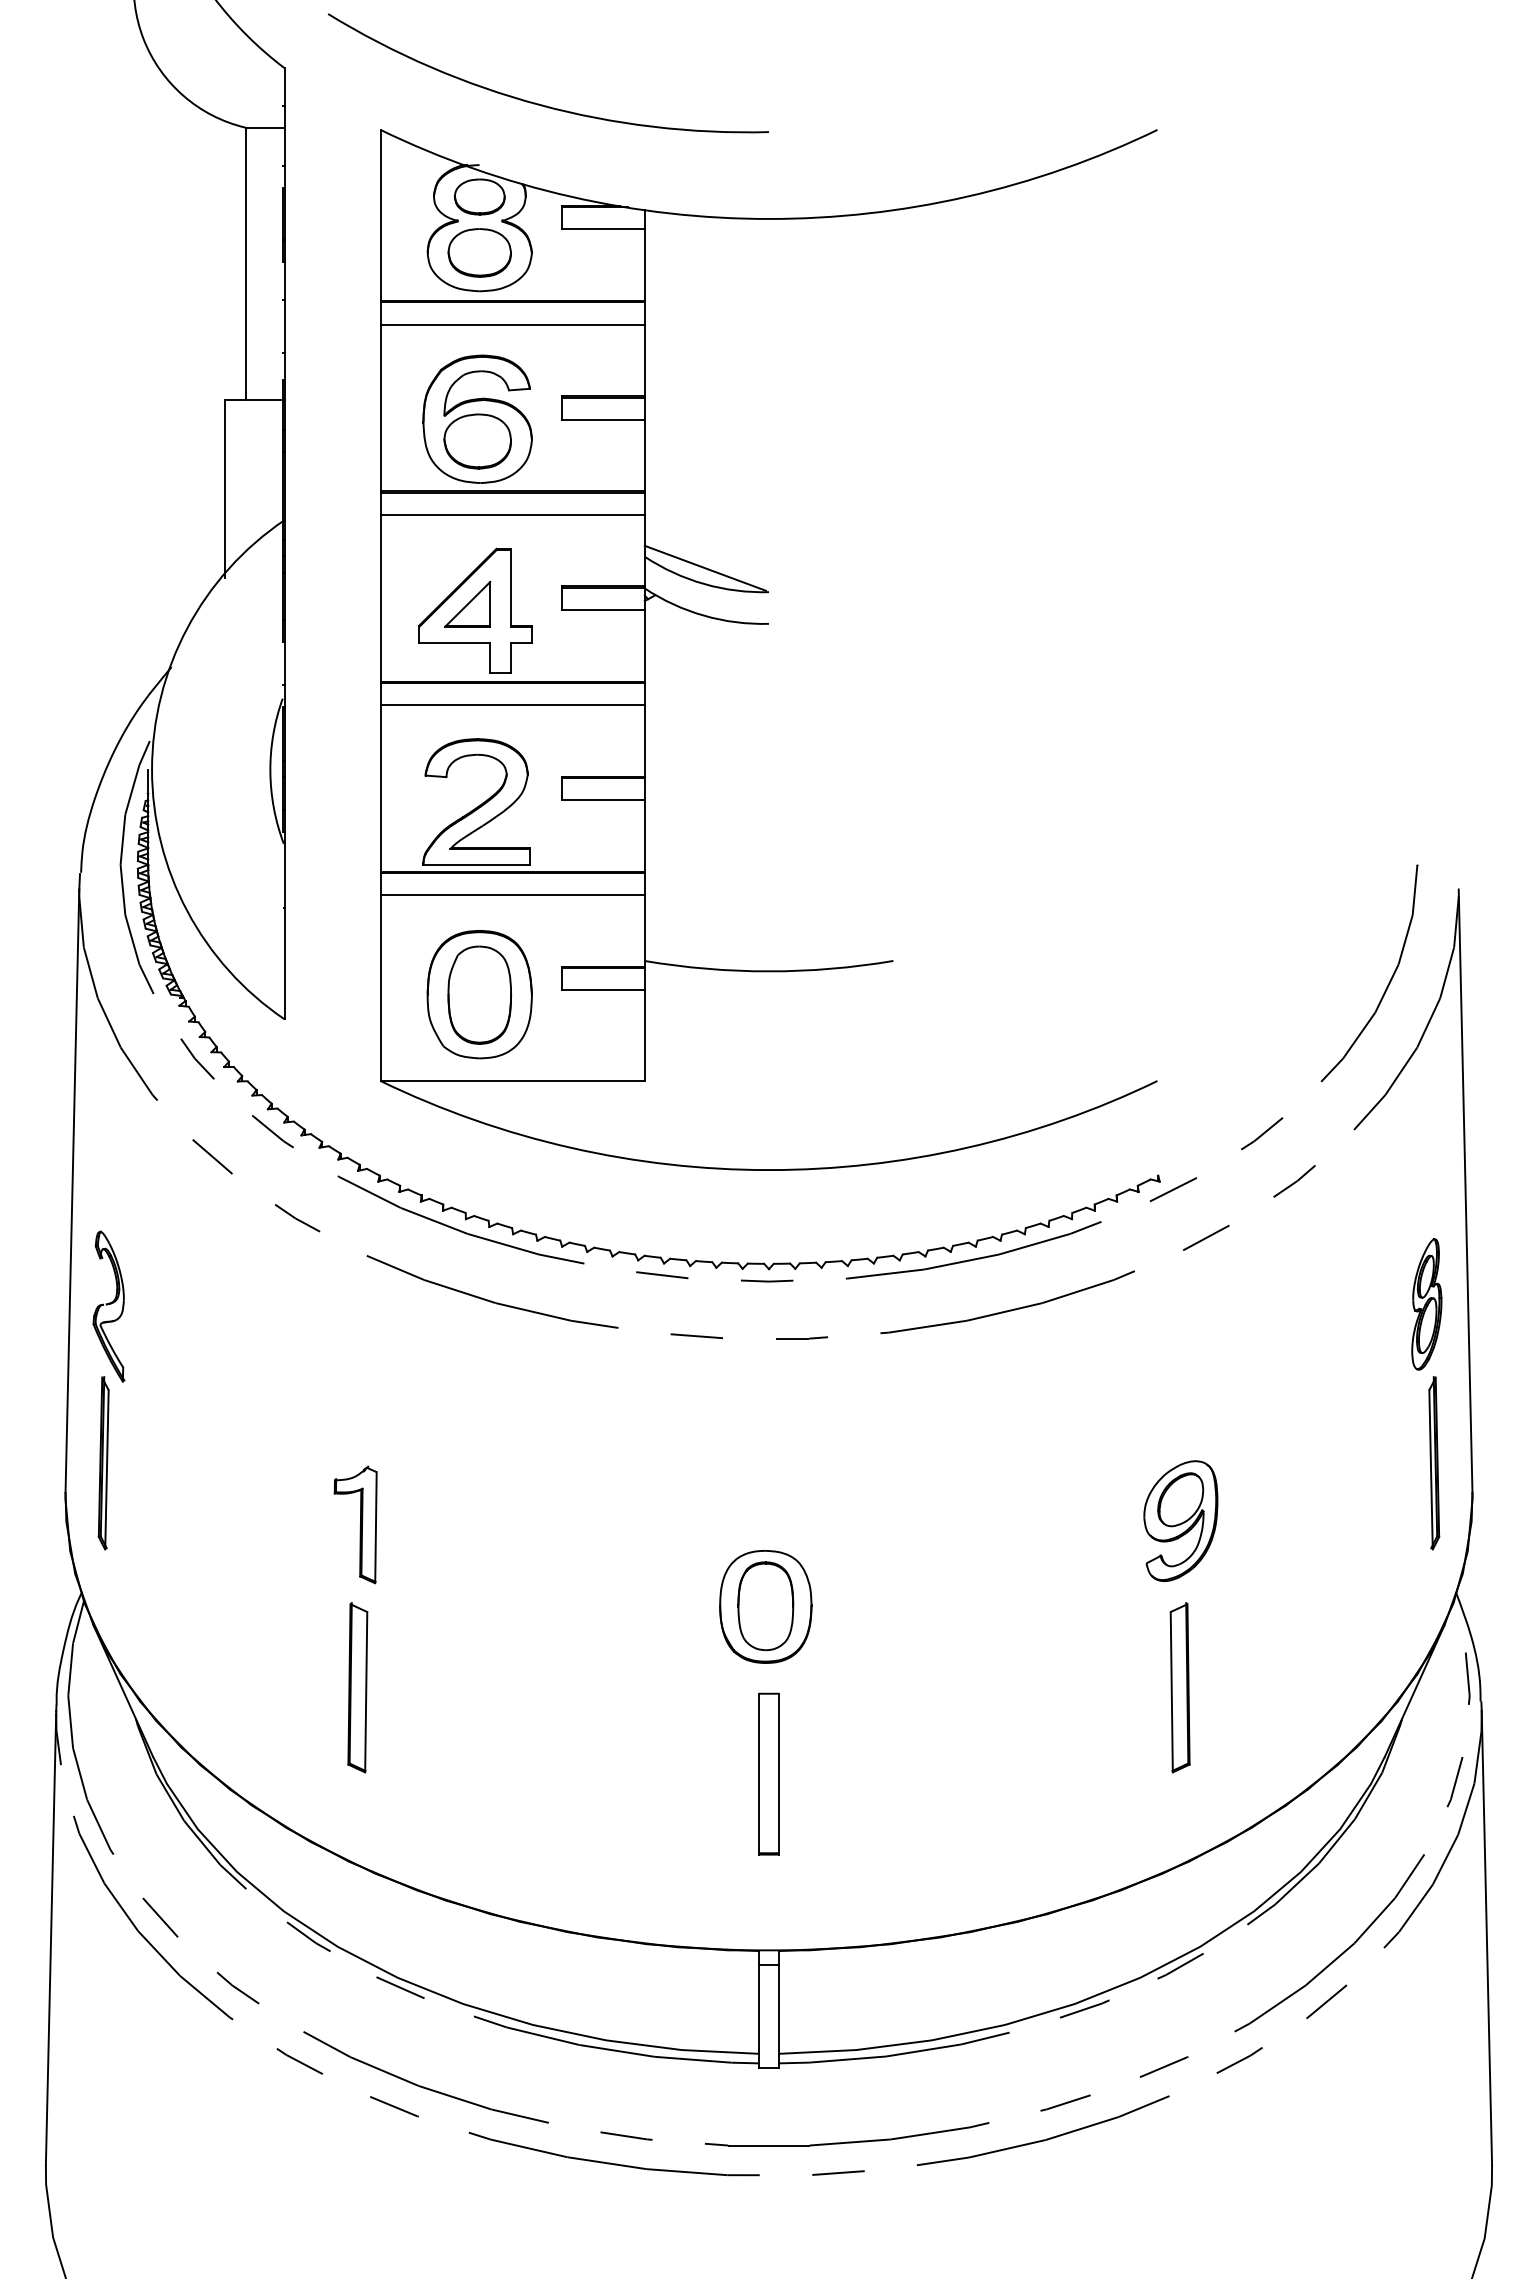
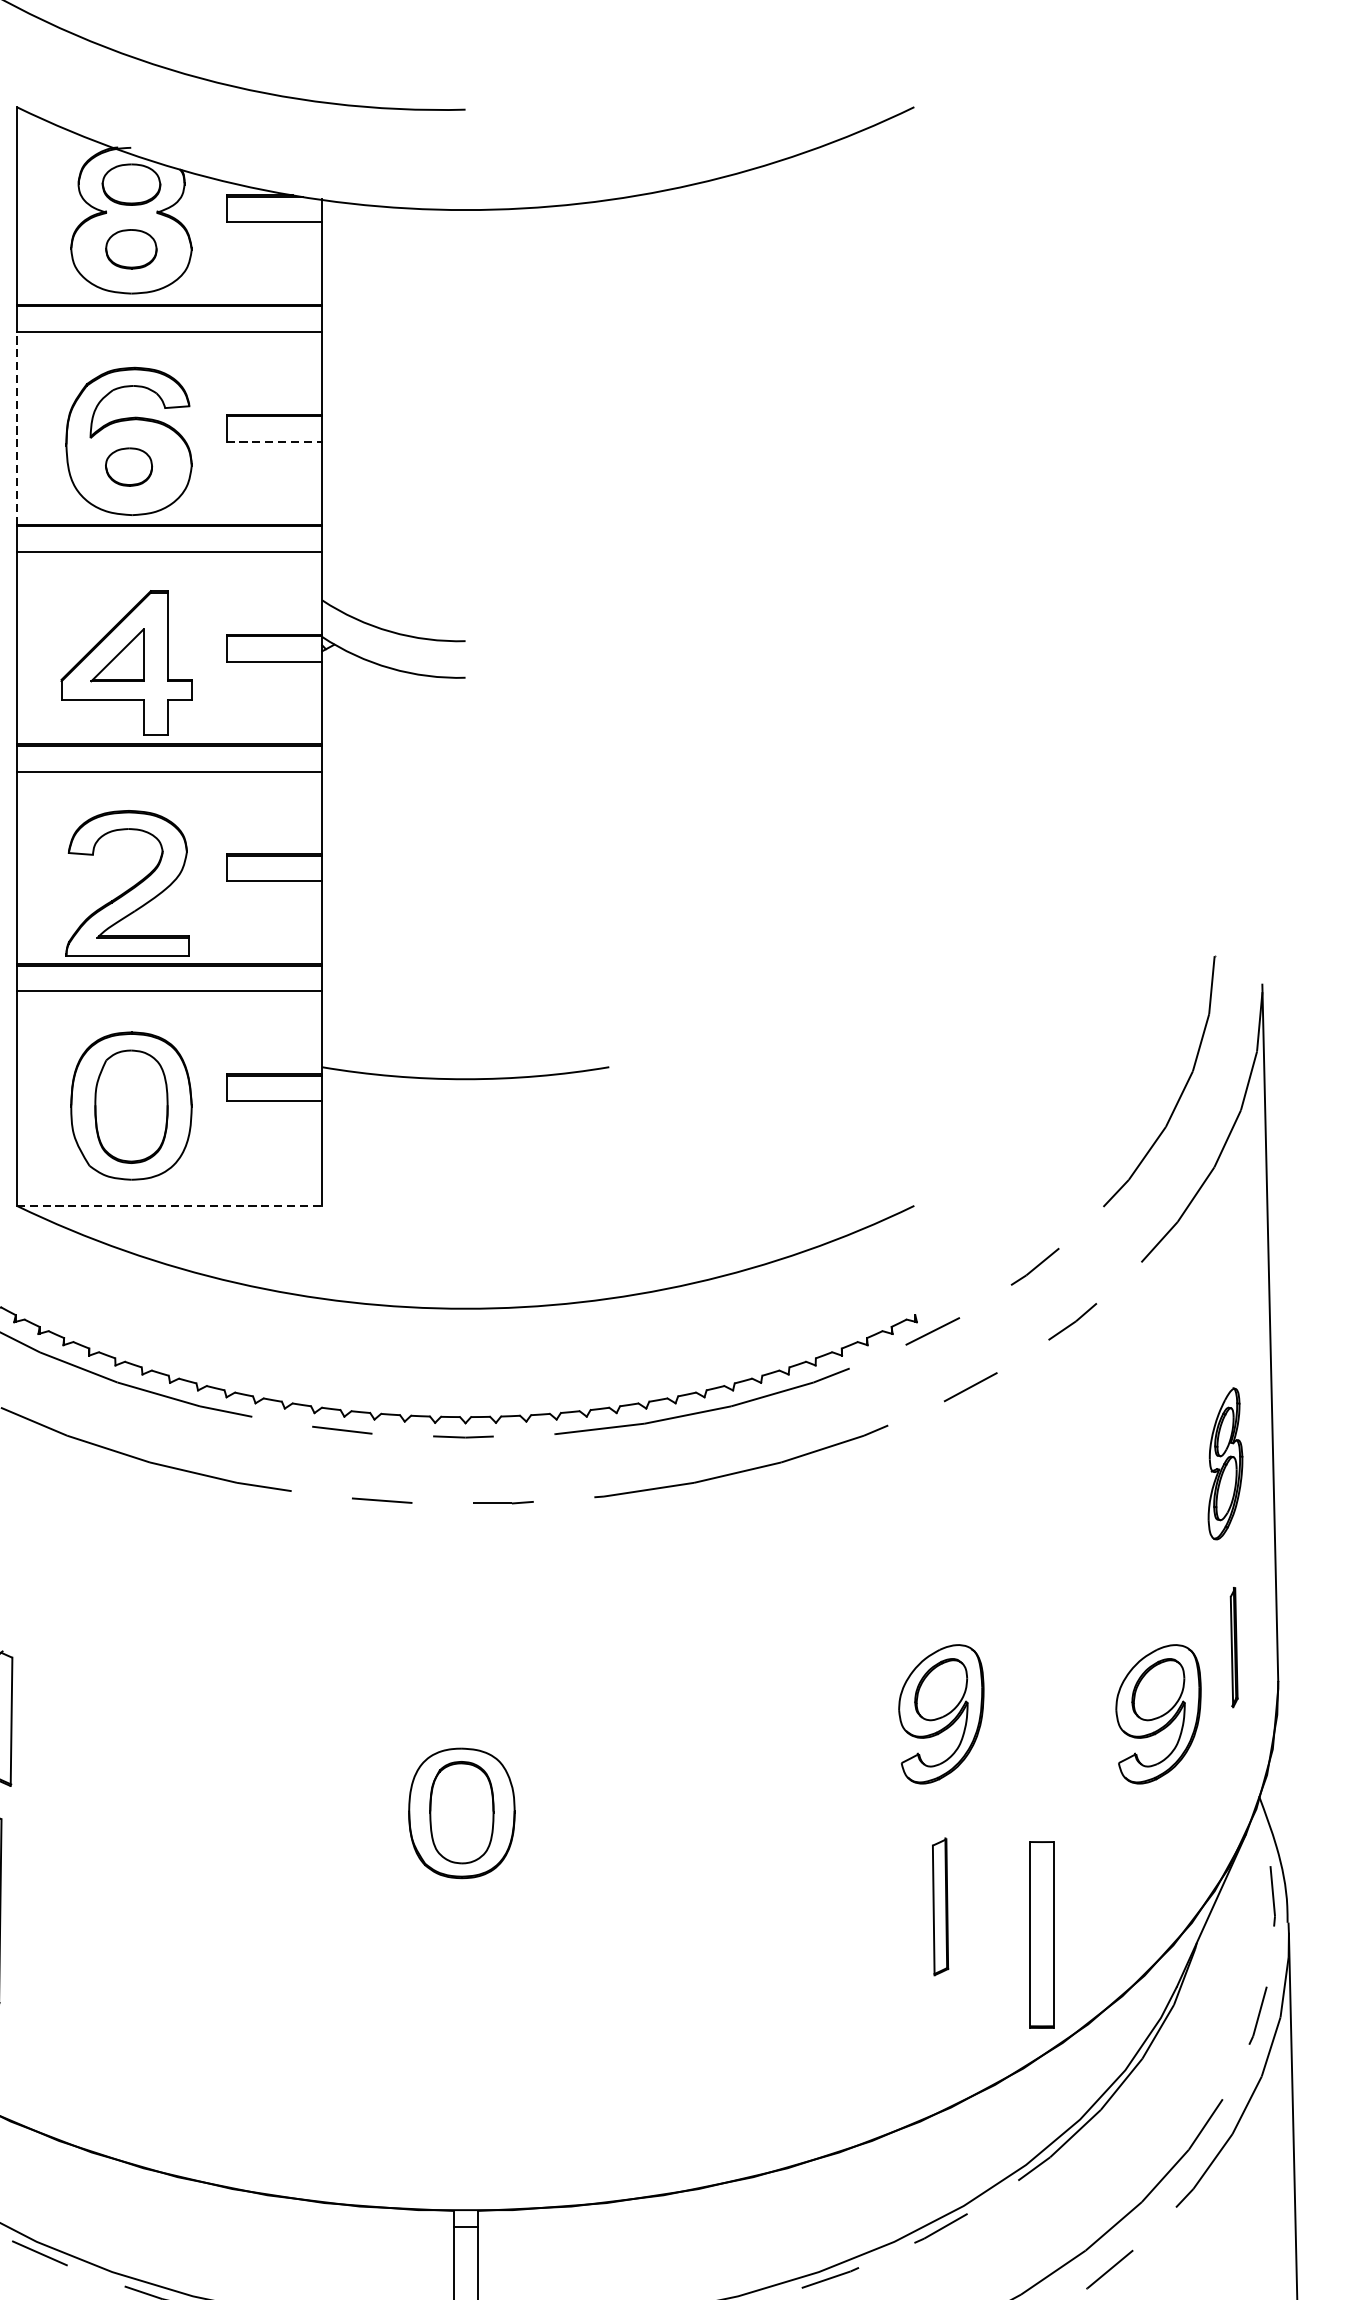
part: (479, 252) -> (131, 248), size x0.7
line: (380, 407) -> (16, 427), solid -> dashed
line: (603, 419) -> (274, 441), solid -> dashed
part: (477, 441) -> (128, 467), size x0.6
line: (704, 567) -> (391, 612), removed
line: (513, 1080) -> (170, 1205), solid -> dashed
part: (1434, 1463) -> (1234, 1647), size x0.6
part: (1368, 1520) -> (1158, 1713), added
part: (1179, 1687) -> (939, 1906), size x0.7
part: (768, 1773) -> (1041, 1934), moved

